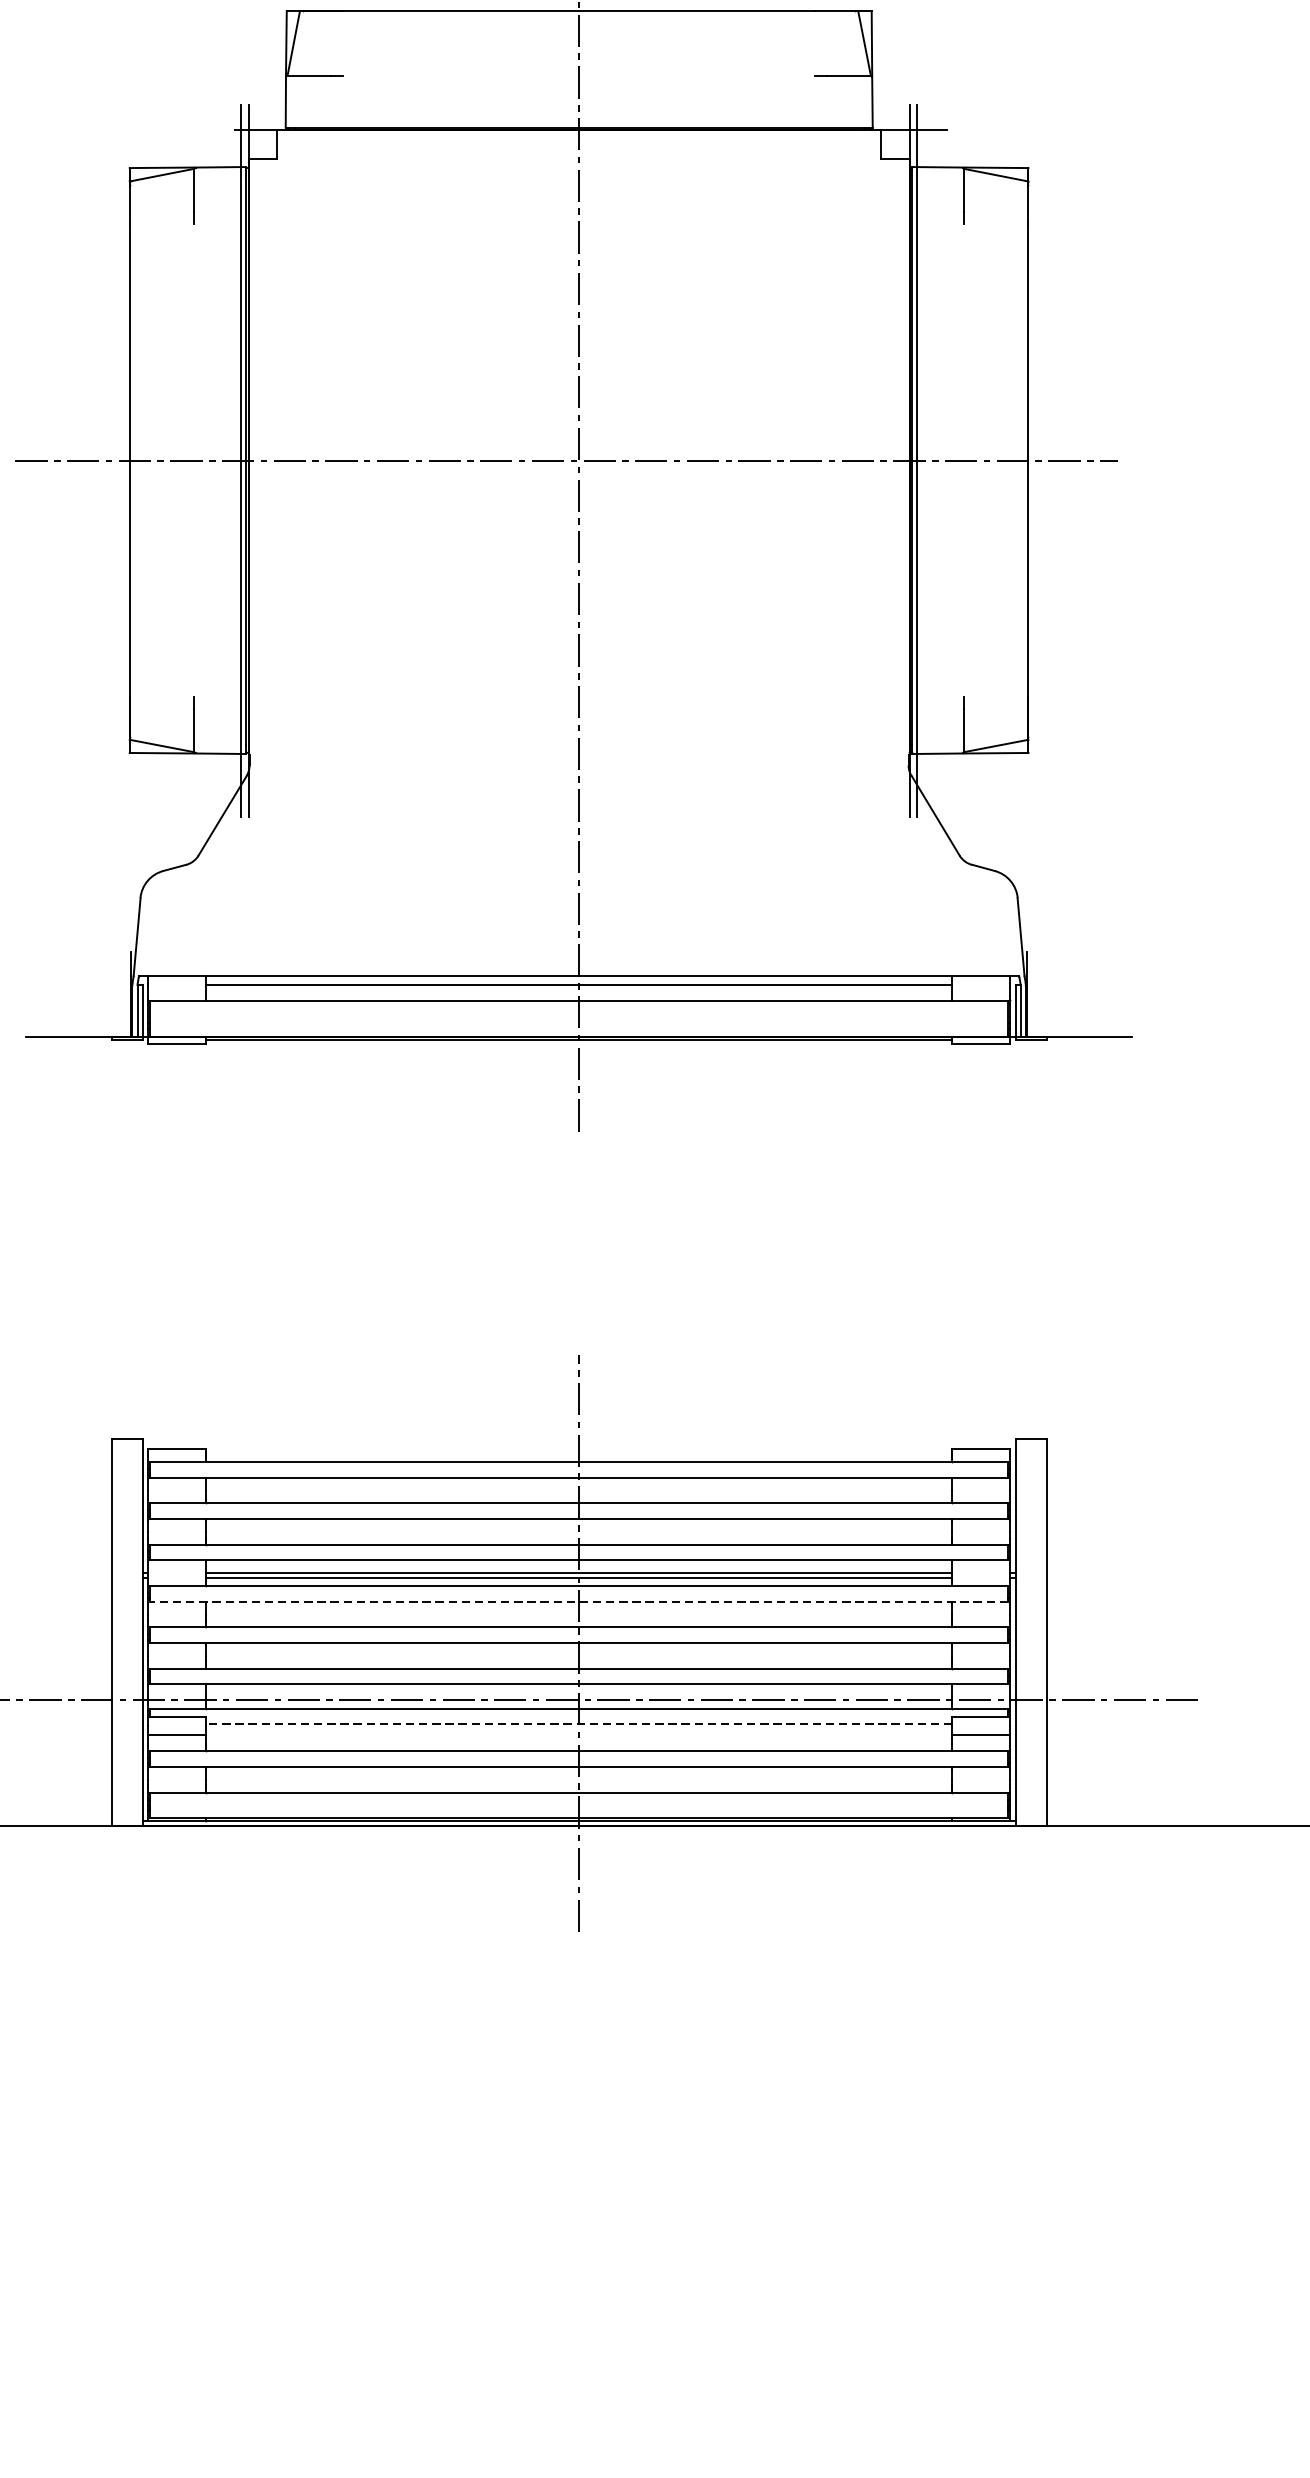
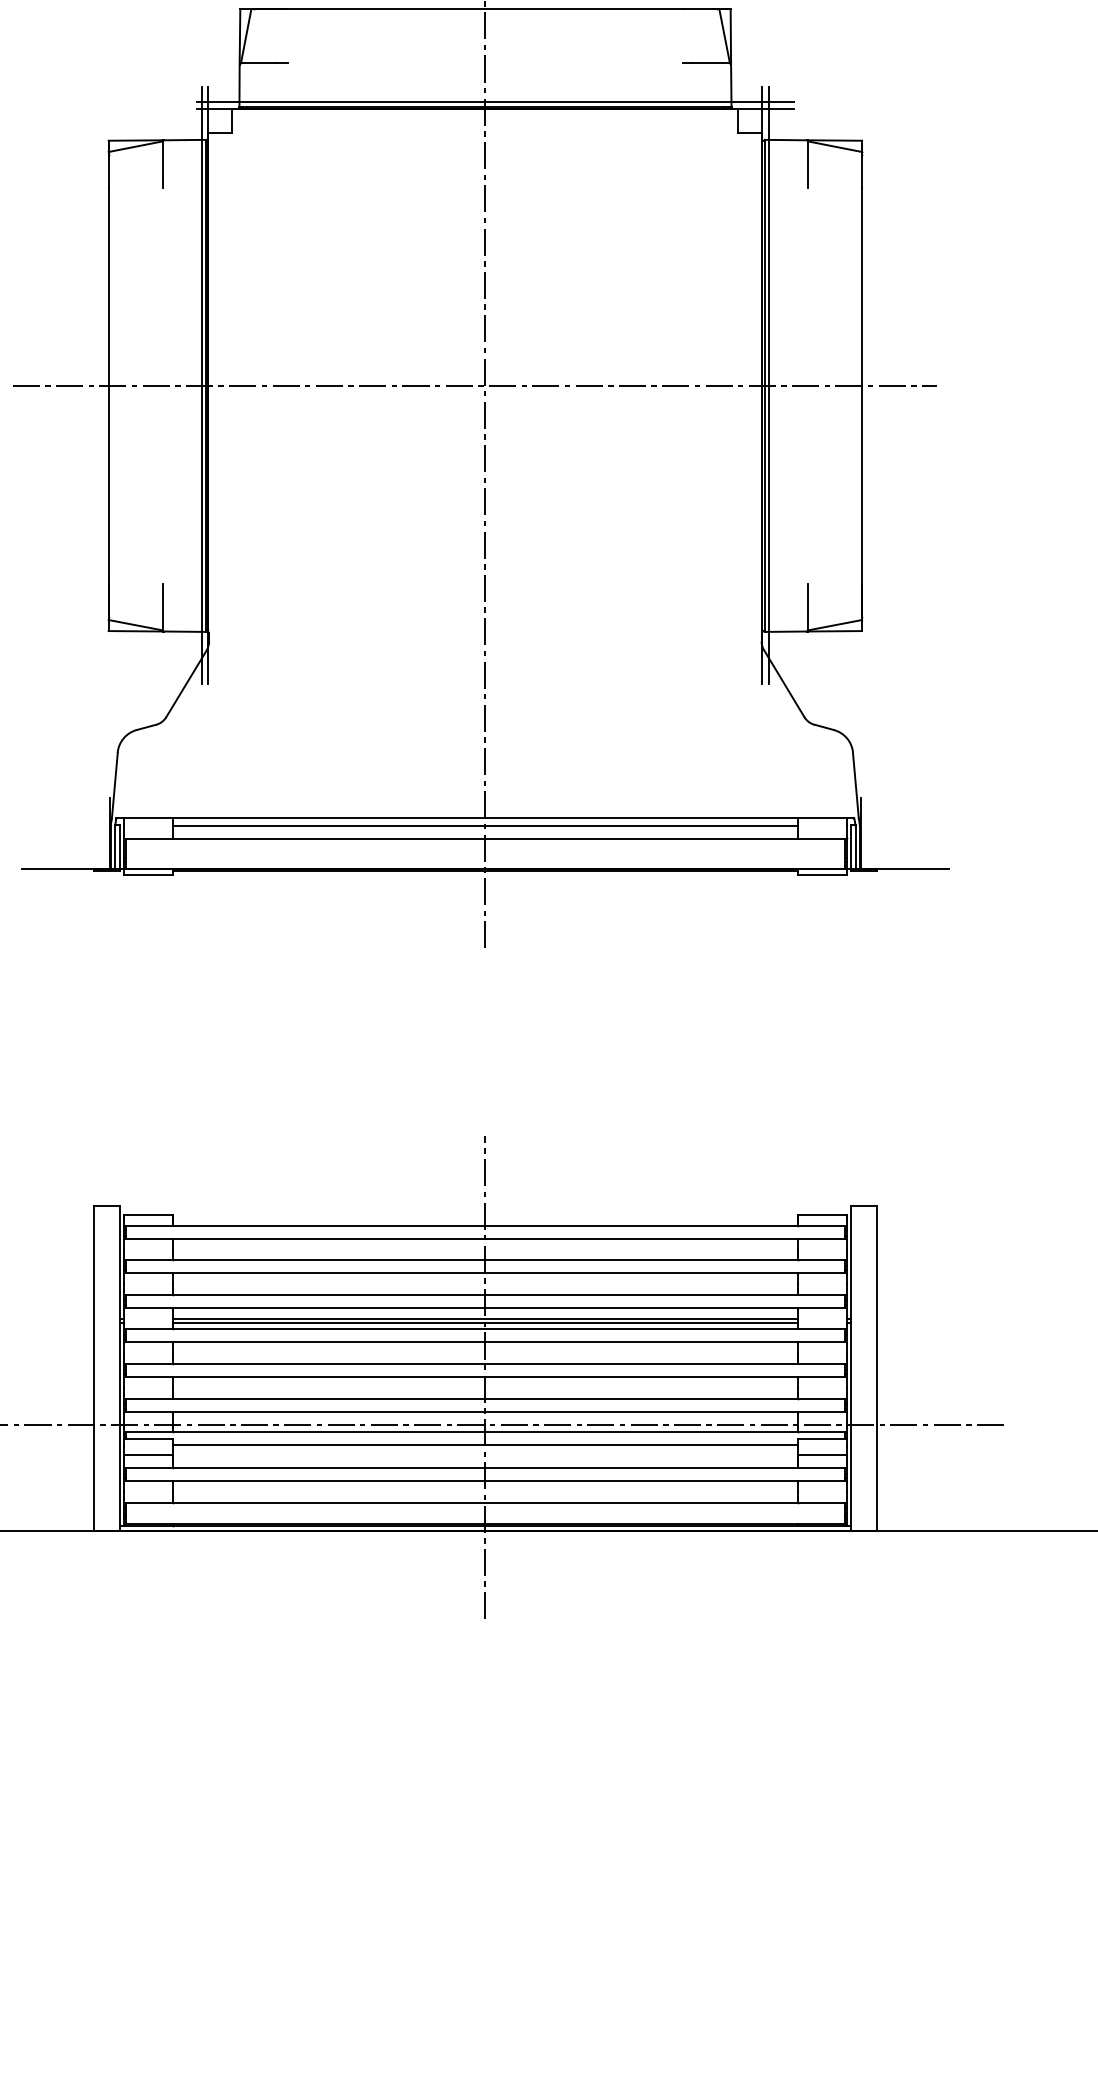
line: (589, 122) -> (494, 102), added
line: (579, 1601) -> (485, 1342), dashed -> solid
line: (579, 1724) -> (485, 1445), dashed -> solid

